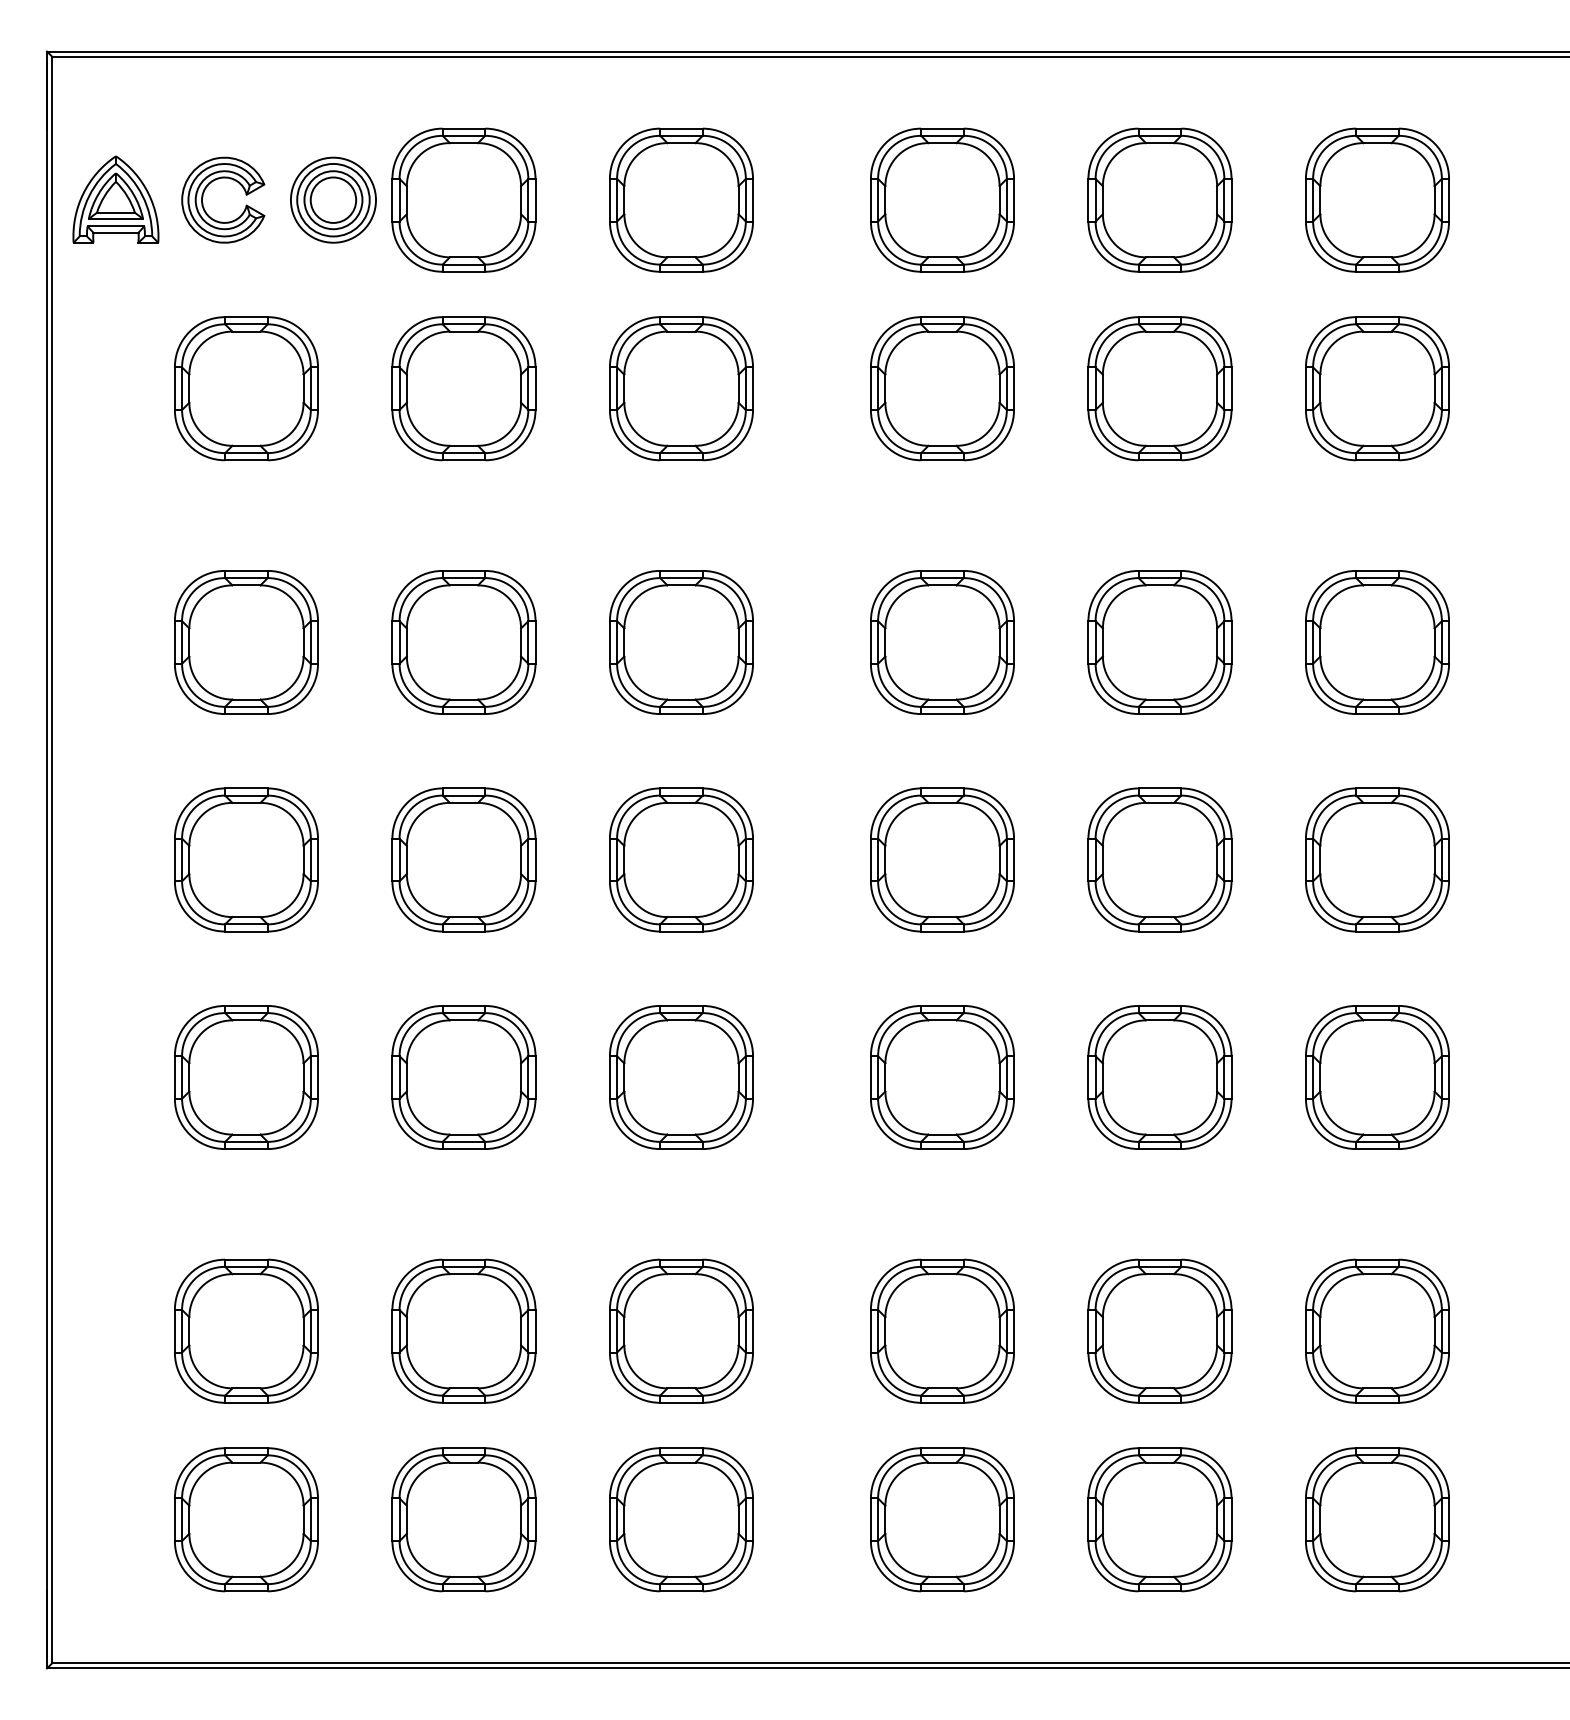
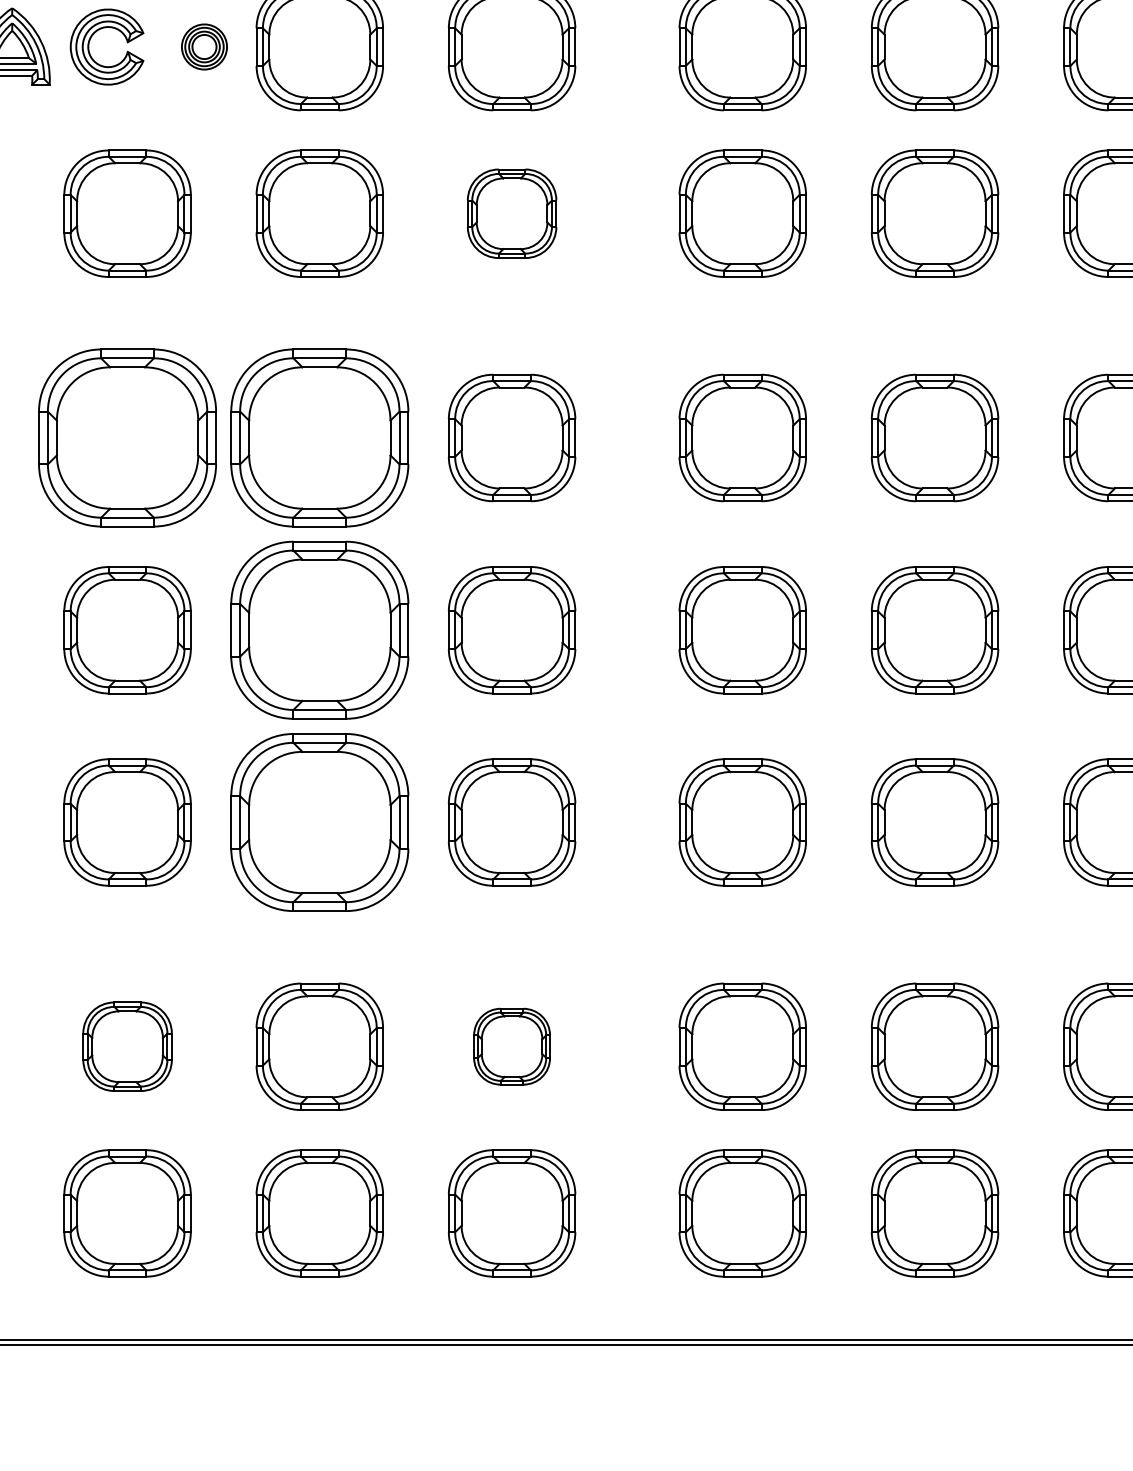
part: (333, 199) -> (204, 46), size x0.6
part: (681, 388) -> (512, 213), size x0.7
part: (246, 642) -> (127, 438), size x1.4
part: (463, 642) -> (319, 438), size x1.4
part: (463, 859) -> (319, 629), size x1.4
part: (463, 1077) -> (319, 822), size x1.4
part: (246, 1330) -> (127, 1046), size x0.7
part: (681, 1330) -> (512, 1046), size x0.6

